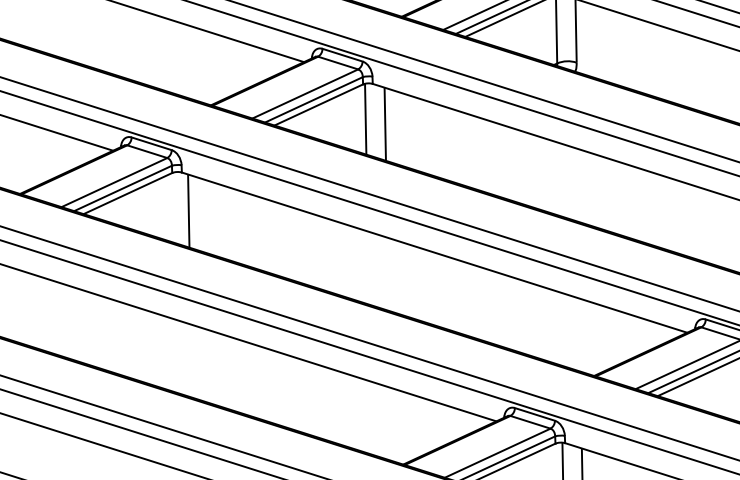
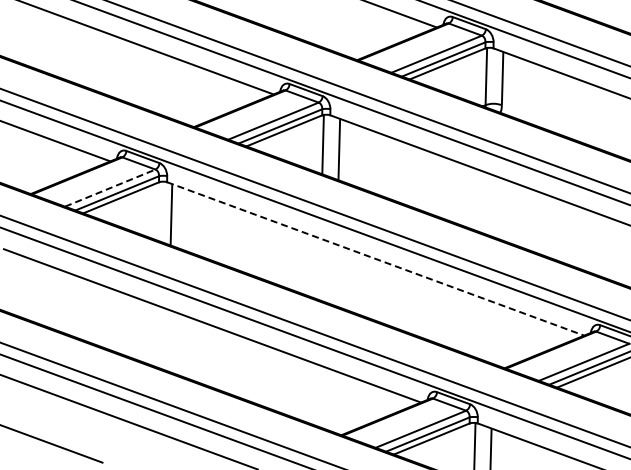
line: (114, 183) -> (110, 188), solid -> dashed
line: (435, 253) -> (376, 259), solid -> dashed

